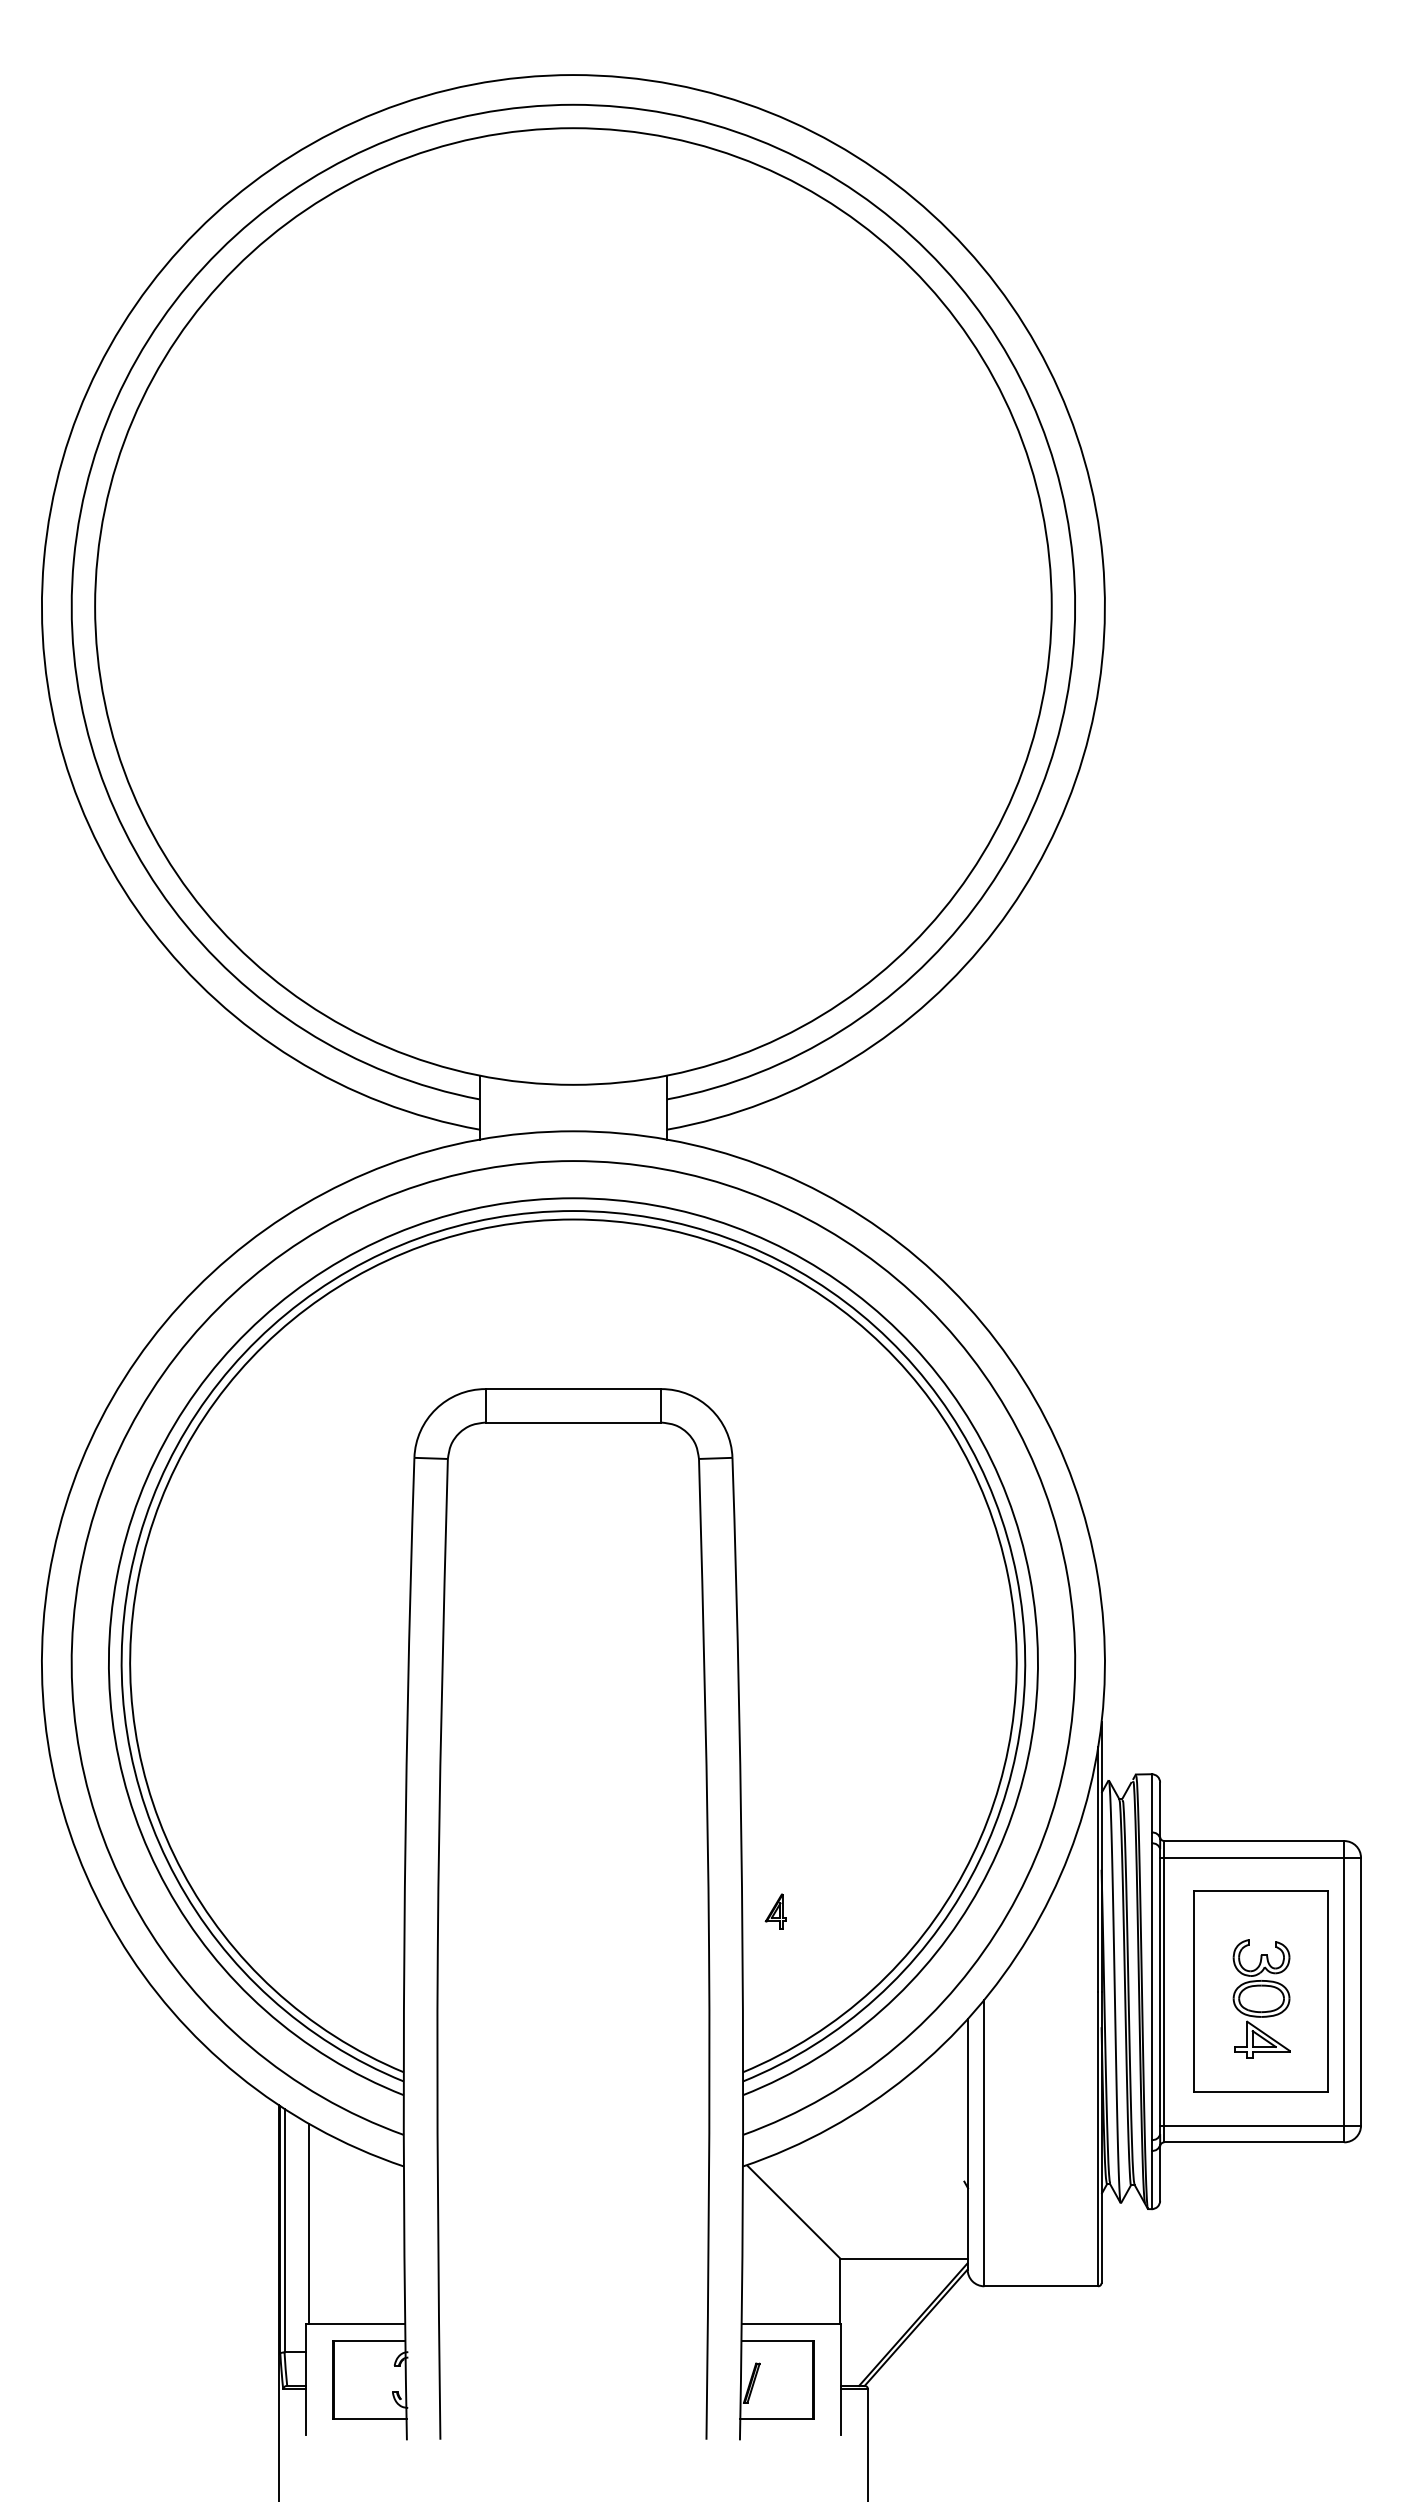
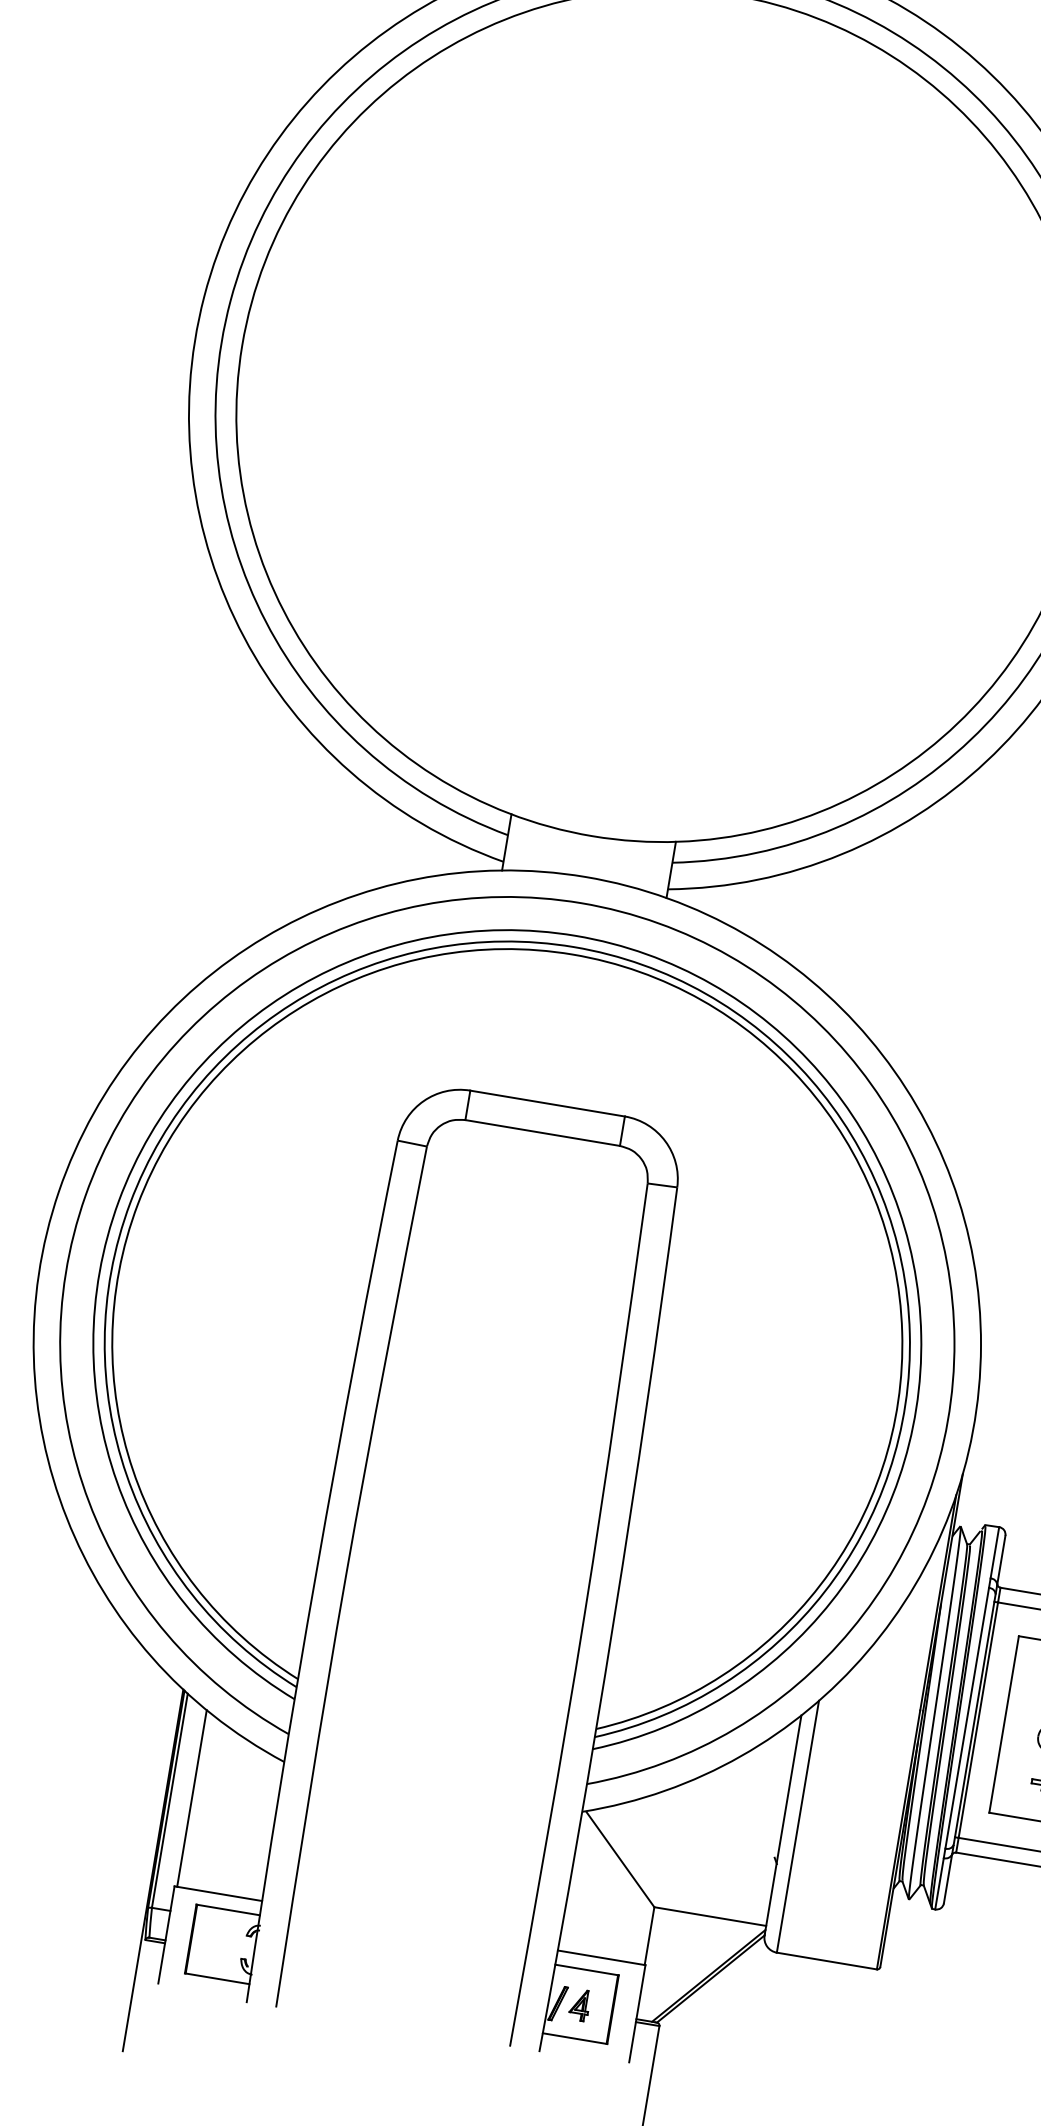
part: (775, 1911) -> (579, 2004), moved

